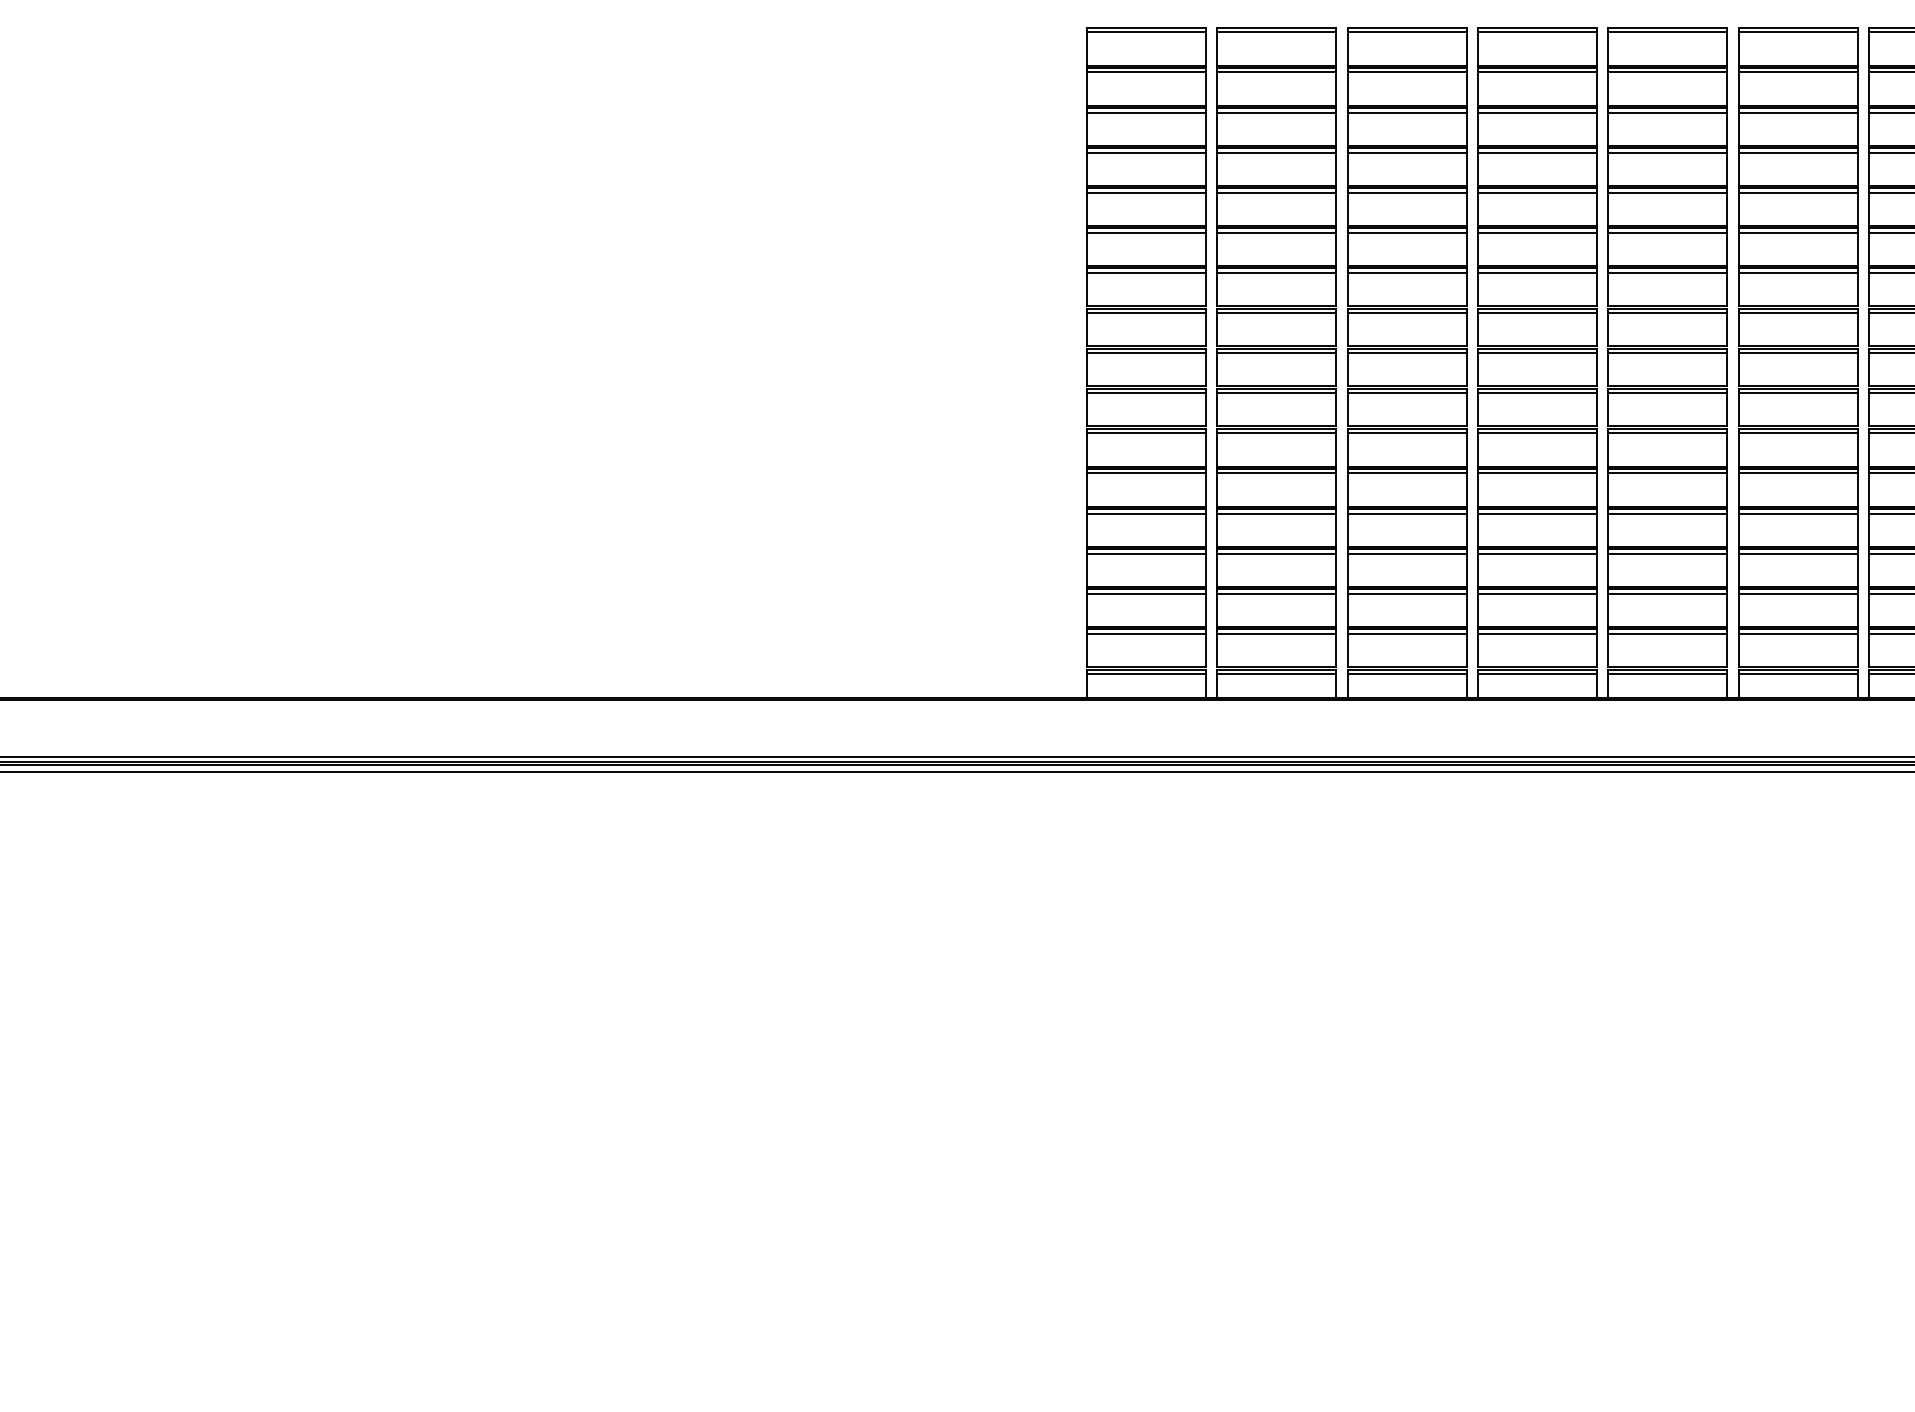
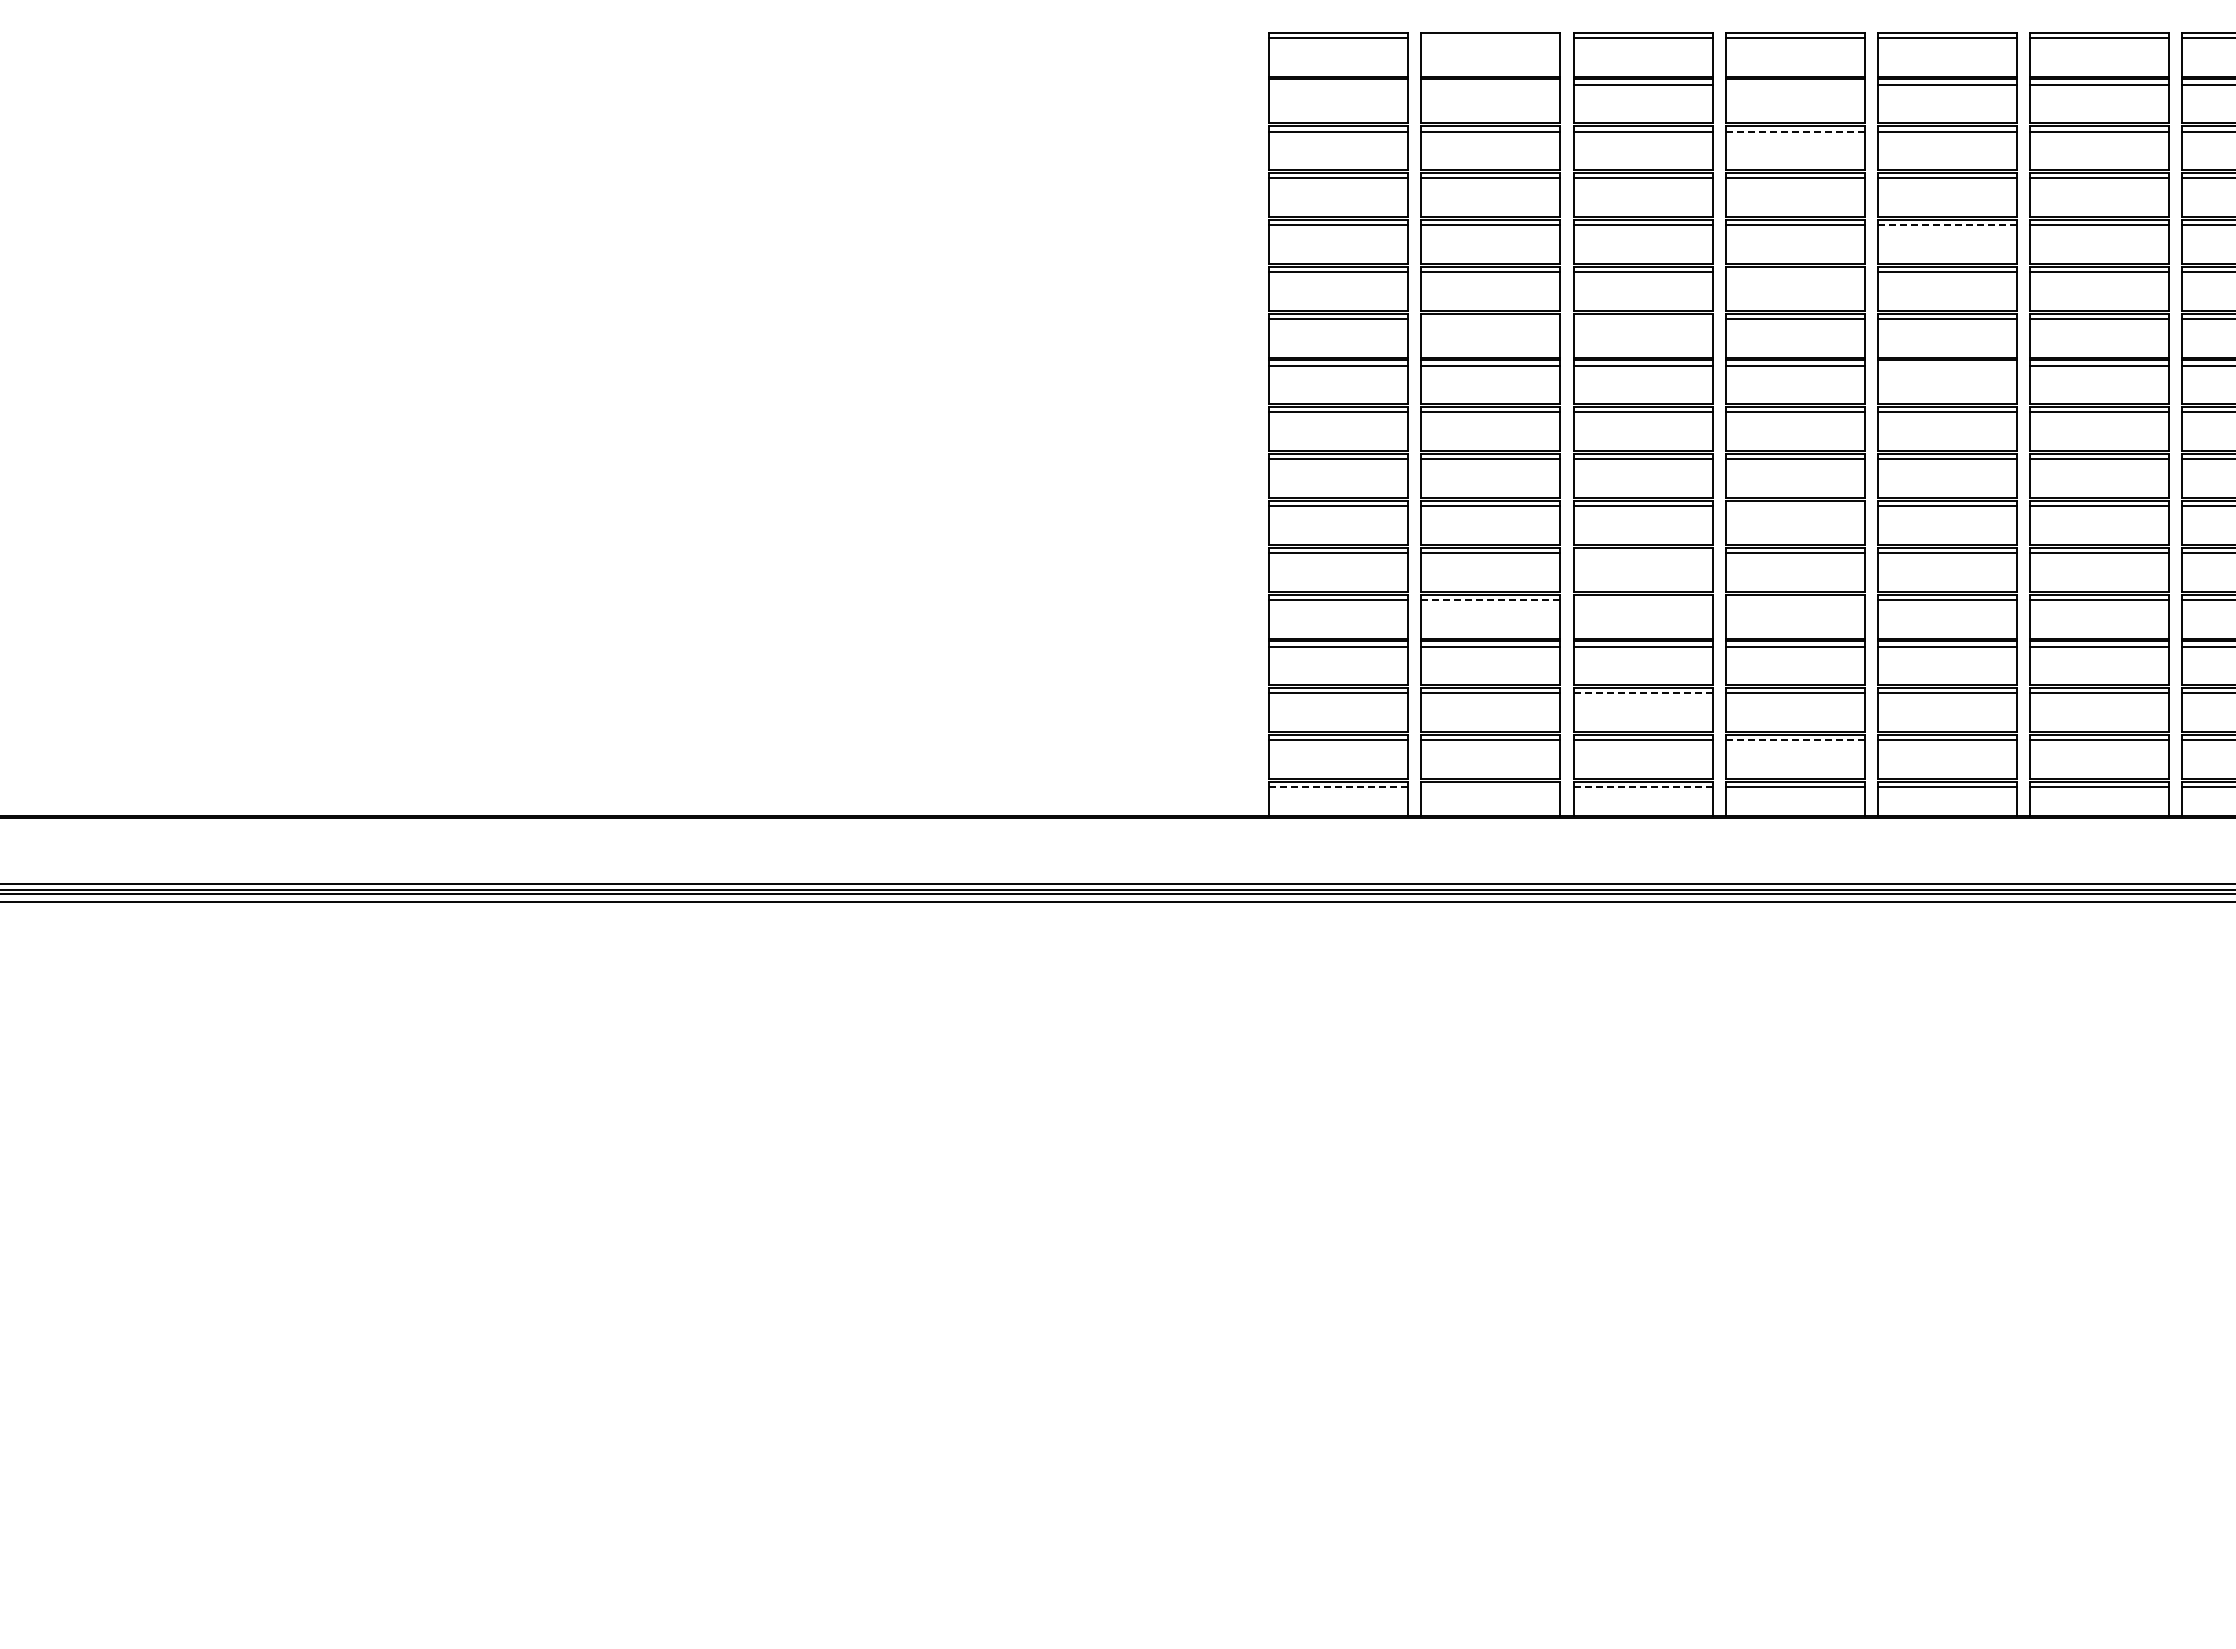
line: (1276, 32) -> (1490, 37), removed
line: (1146, 72) -> (1338, 84), removed
line: (1276, 72) -> (1490, 84), removed
line: (1536, 72) -> (1794, 84), removed
line: (1537, 112) -> (1795, 131), solid -> dashed
line: (1667, 193) -> (1947, 225), solid -> dashed
line: (1536, 233) -> (1794, 272), removed
line: (1276, 272) -> (1490, 318), removed
line: (1406, 272) -> (1642, 318), removed
line: (1667, 312) -> (1947, 365), removed
line: (1536, 433) -> (1794, 506), removed
line: (1406, 473) -> (1642, 552), removed
line: (1276, 513) -> (1490, 599), solid -> dashed
line: (1406, 513) -> (1642, 599), removed
line: (1536, 513) -> (1794, 599), removed
line: (1407, 593) -> (1643, 693), solid -> dashed
line: (1537, 634) -> (1795, 740), solid -> dashed
line: (1146, 674) -> (1338, 787), solid -> dashed
line: (1276, 674) -> (1490, 787), removed
line: (1407, 674) -> (1643, 787), solid -> dashed

